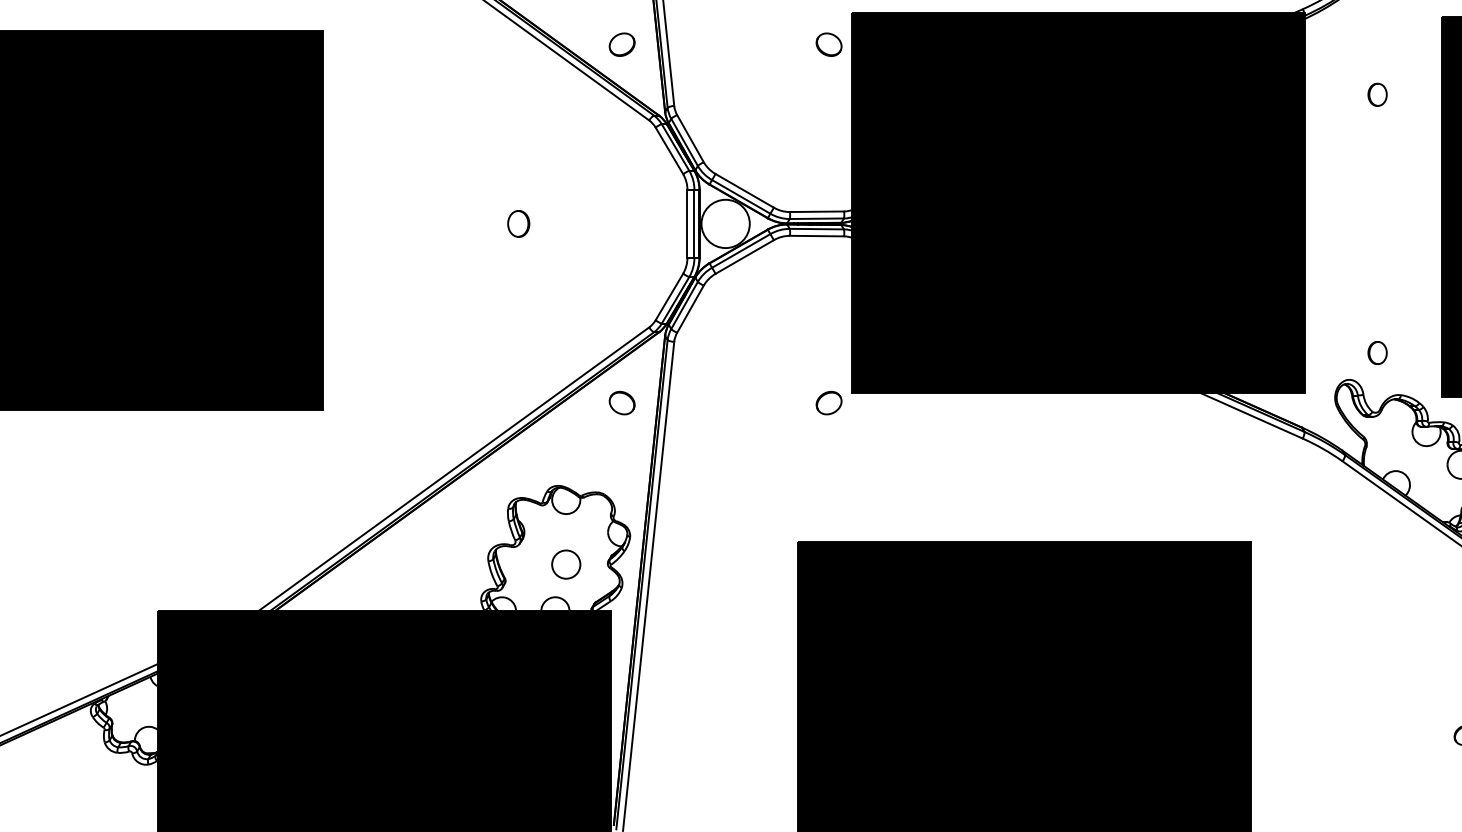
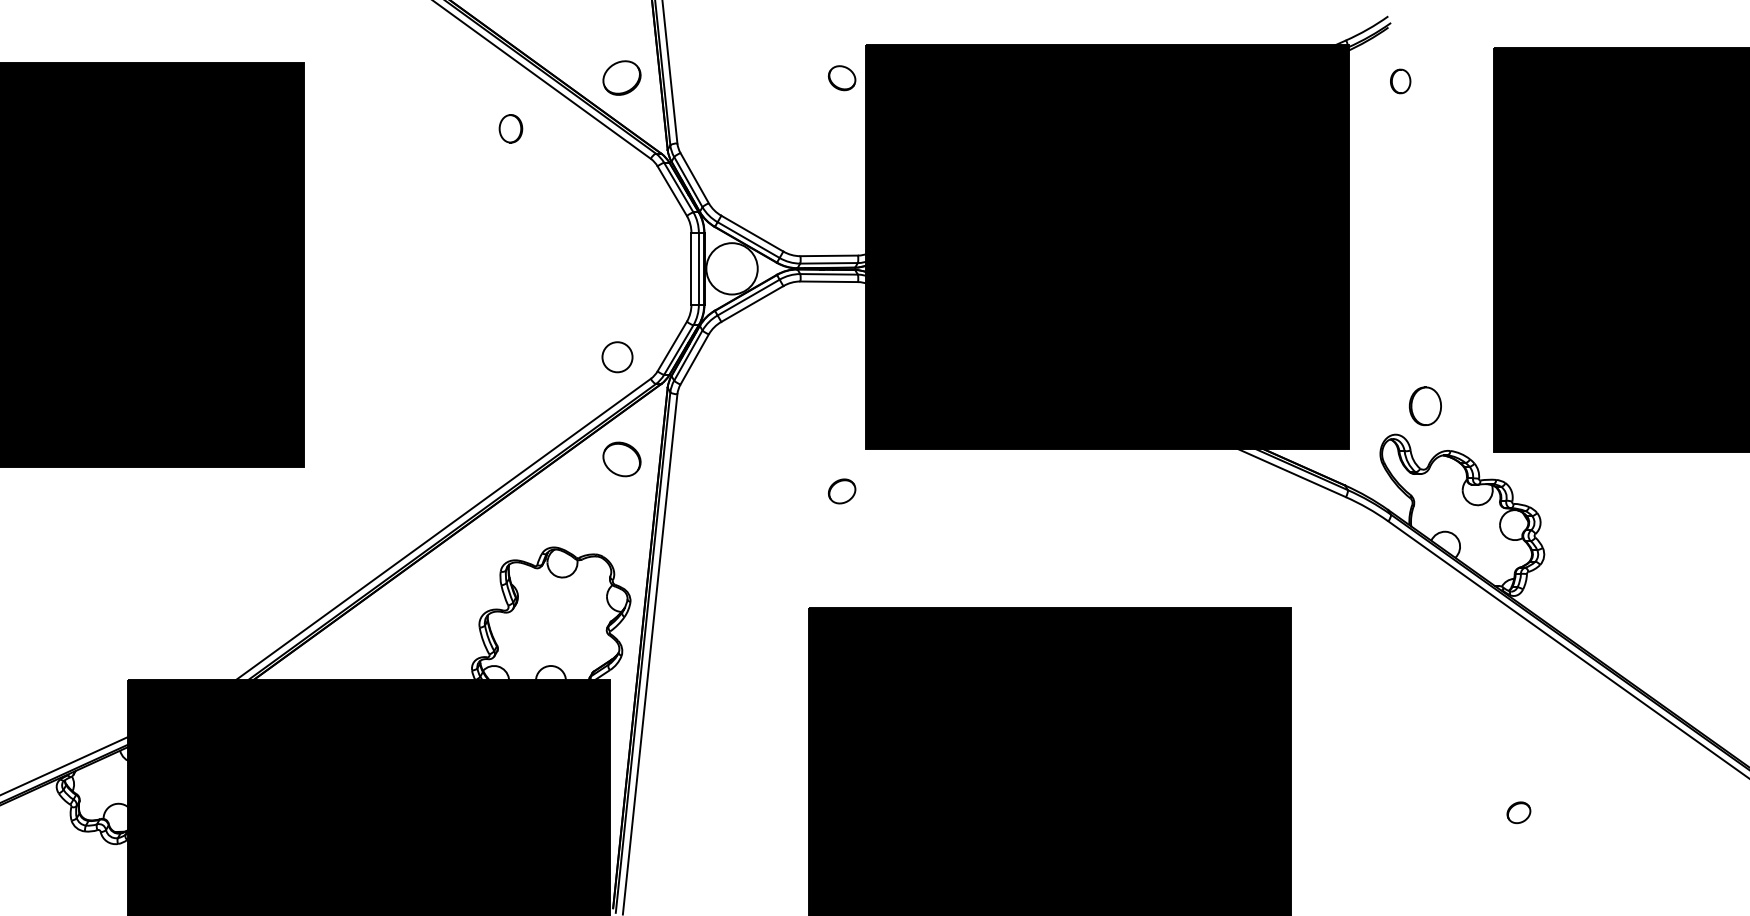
part: (621, 45) -> (621, 78), size x1.4
part: (1377, 94) -> (1400, 81), moved
part: (518, 223) -> (510, 128), moved
part: (1377, 352) -> (1425, 405), size x1.6
part: (621, 403) -> (621, 459), size x1.4
part: (828, 403) -> (841, 491), moved
circle: (566, 564) -> (617, 357), moved

